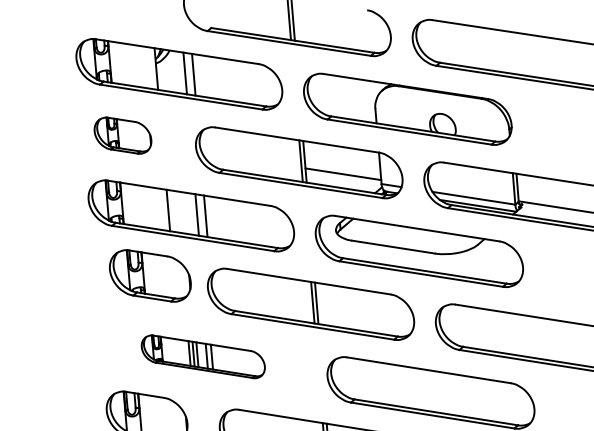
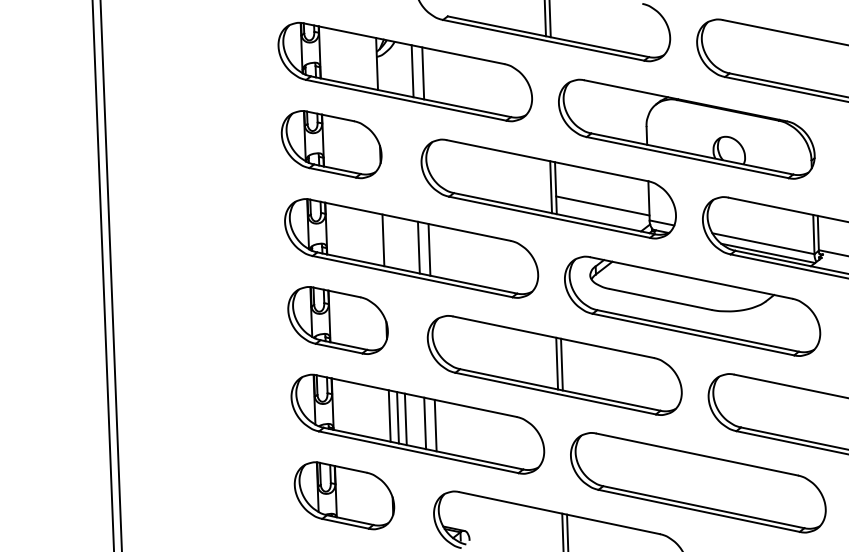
part: (122, 135) -> (331, 144), size x1.43
part: (149, 275) -> (337, 320), moved
part: (202, 356) -> (417, 423), size x1.67

